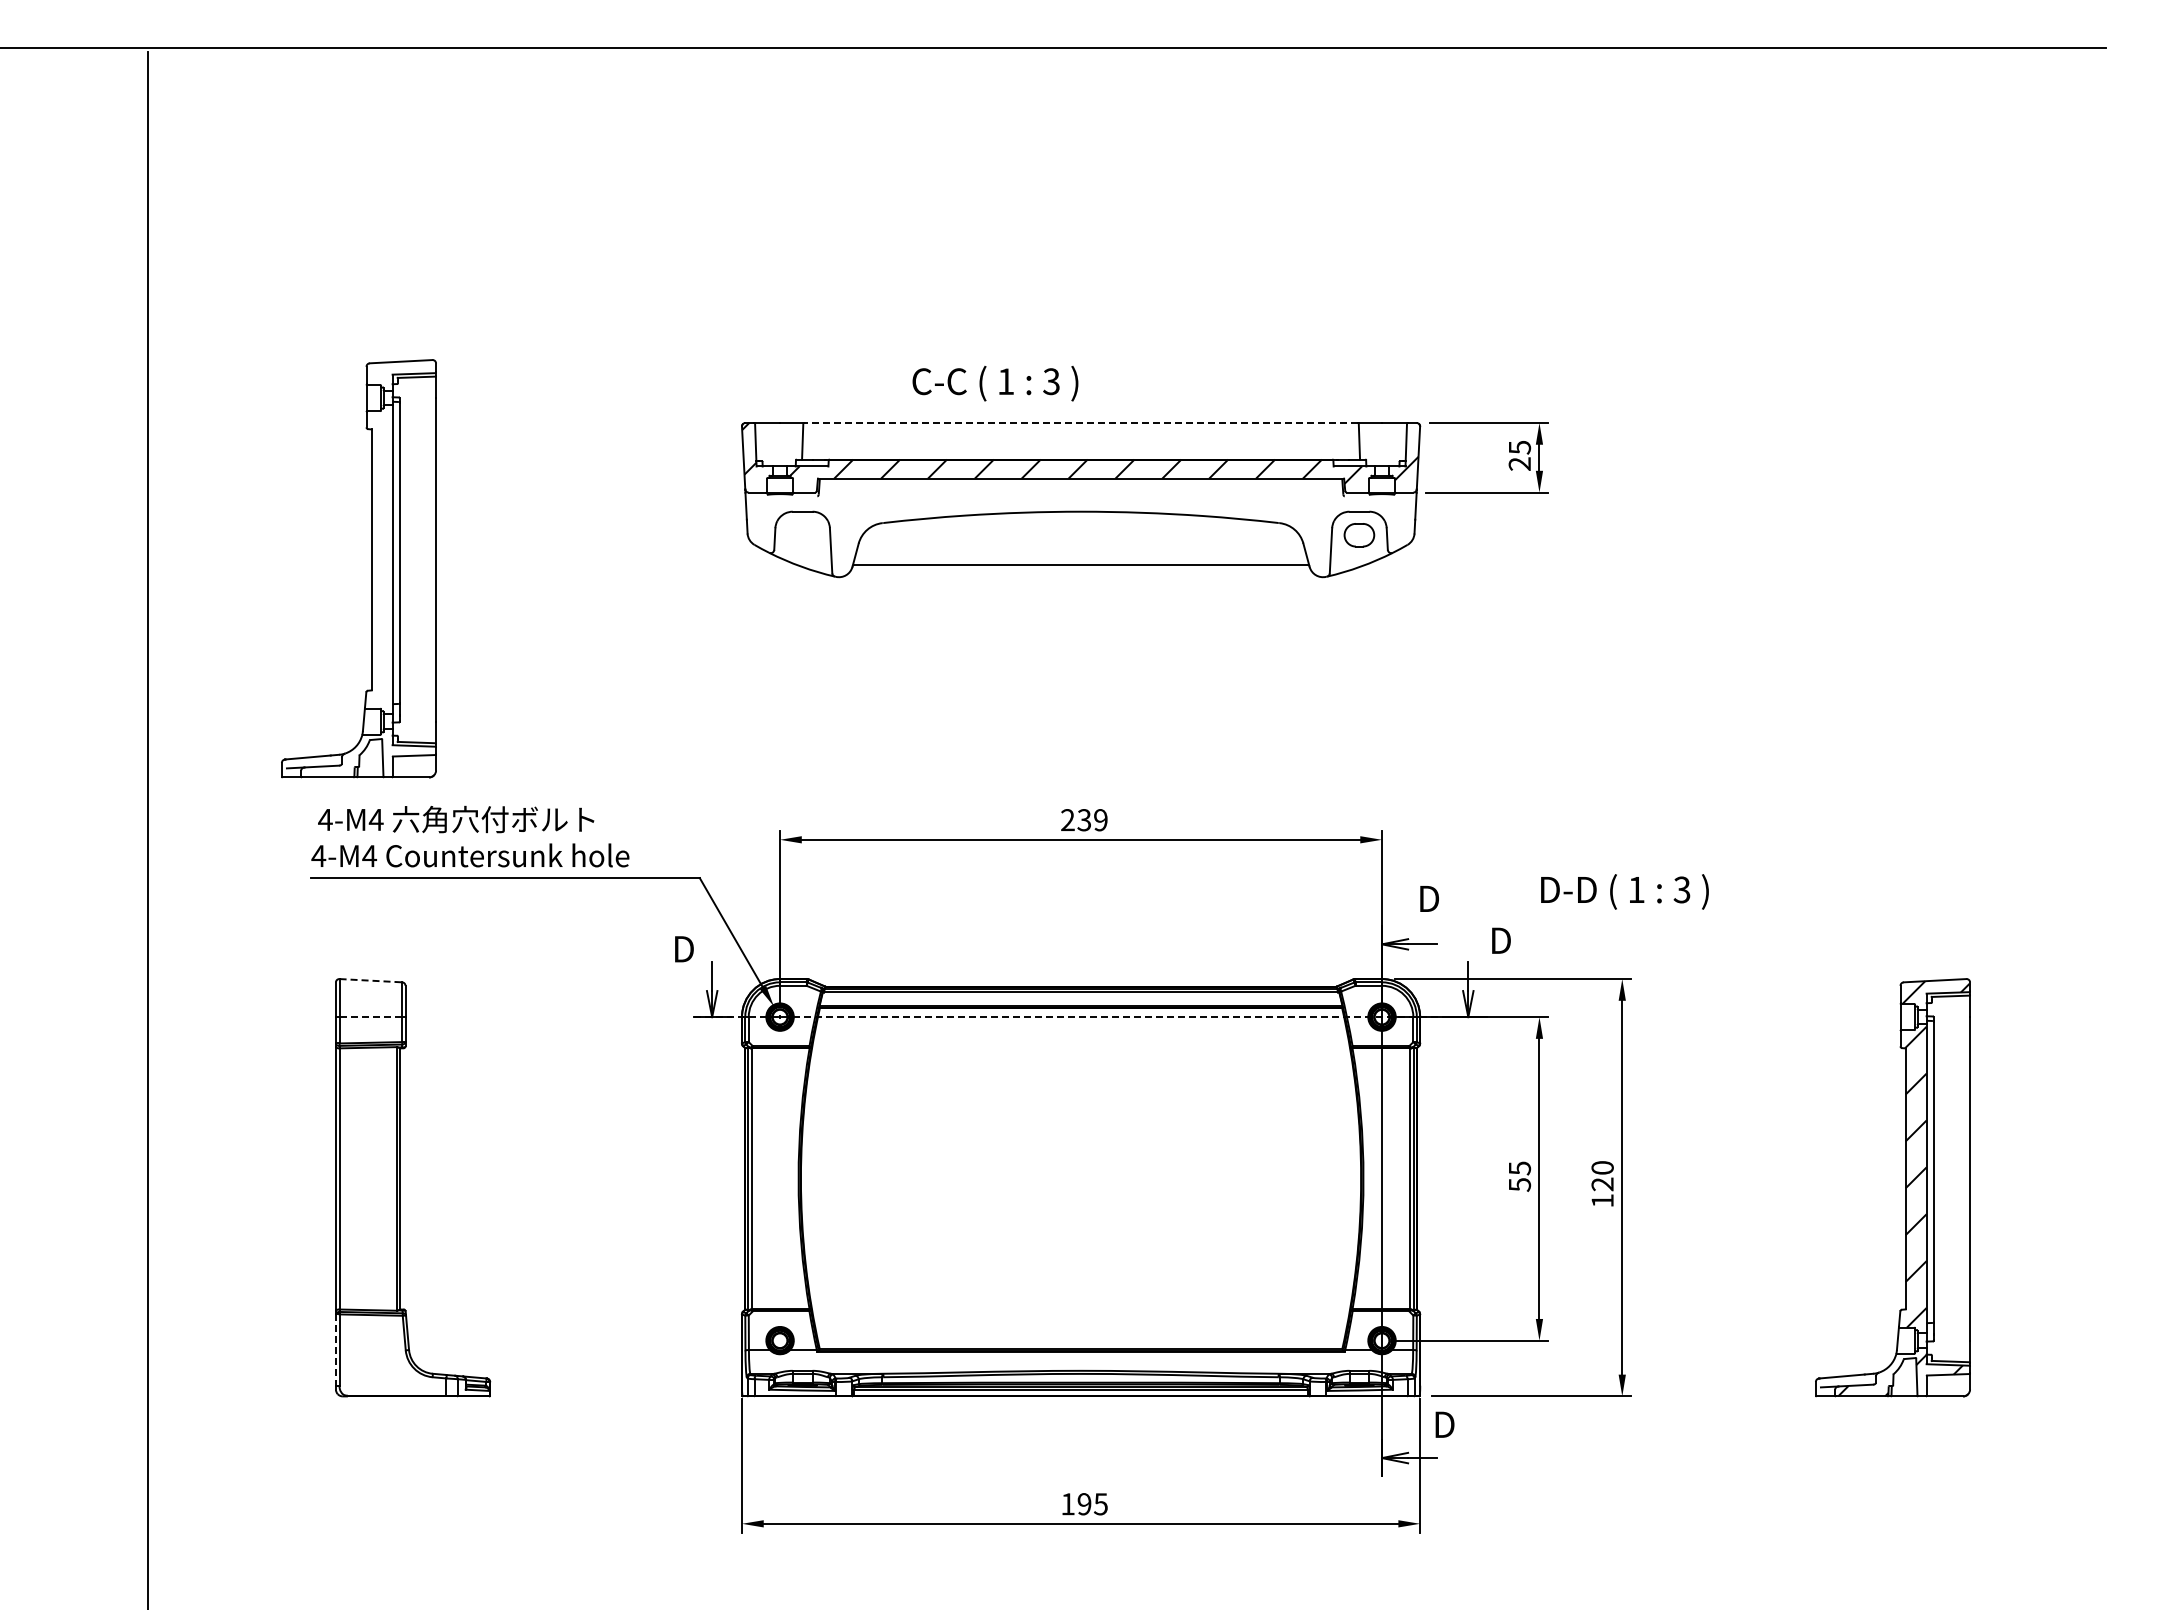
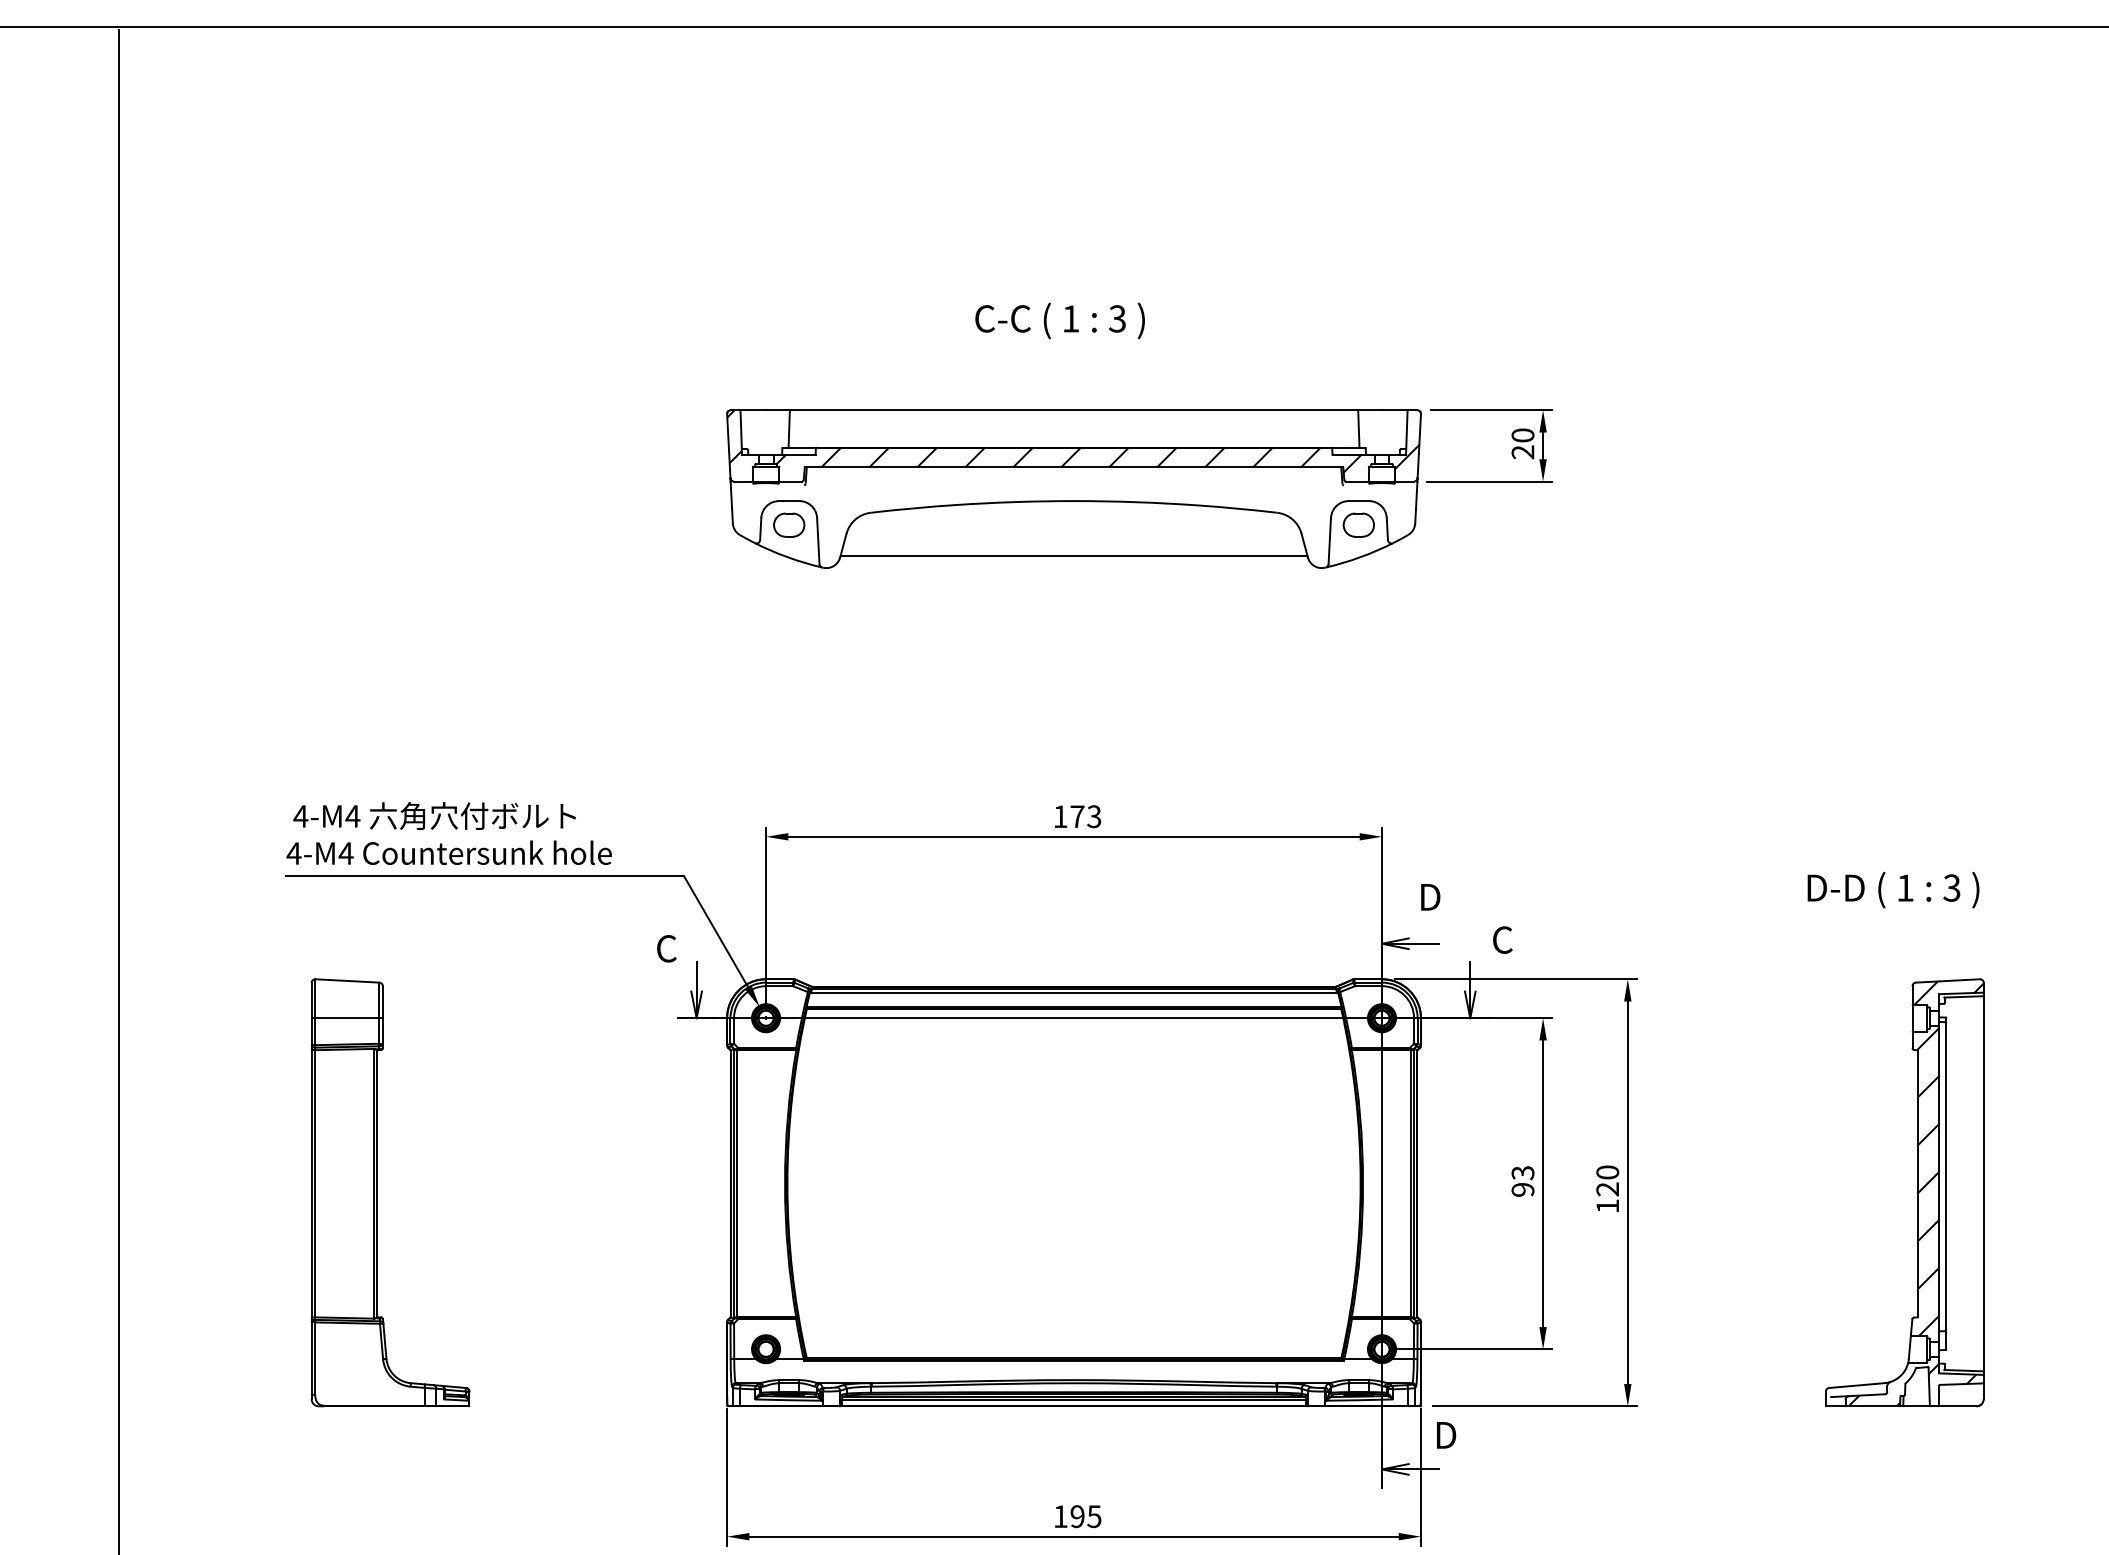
text: (995, 383) -> (1060, 320), moved
line: (1080, 423) -> (1073, 410), dashed -> solid
text: (1519, 447) -> (1522, 435), 25 -> 20
part: (802, 535) -> (789, 525), added
part: (371, 568) -> (348, 559), removed
text: (1084, 820) -> (1077, 817), 239 -> 173
text: (1624, 891) -> (1893, 889), moved
text: (1500, 940) -> (1503, 939), D -> C
text: (683, 948) -> (667, 948), D -> C
line: (371, 980) -> (348, 980), dashed -> solid
line: (371, 1017) -> (348, 1018), dashed -> solid
line: (1090, 1017) -> (1083, 1018), dashed -> solid
text: (1519, 1176) -> (1522, 1181), 55 -> 93
line: (335, 1350) -> (311, 1359), dashed -> solid

